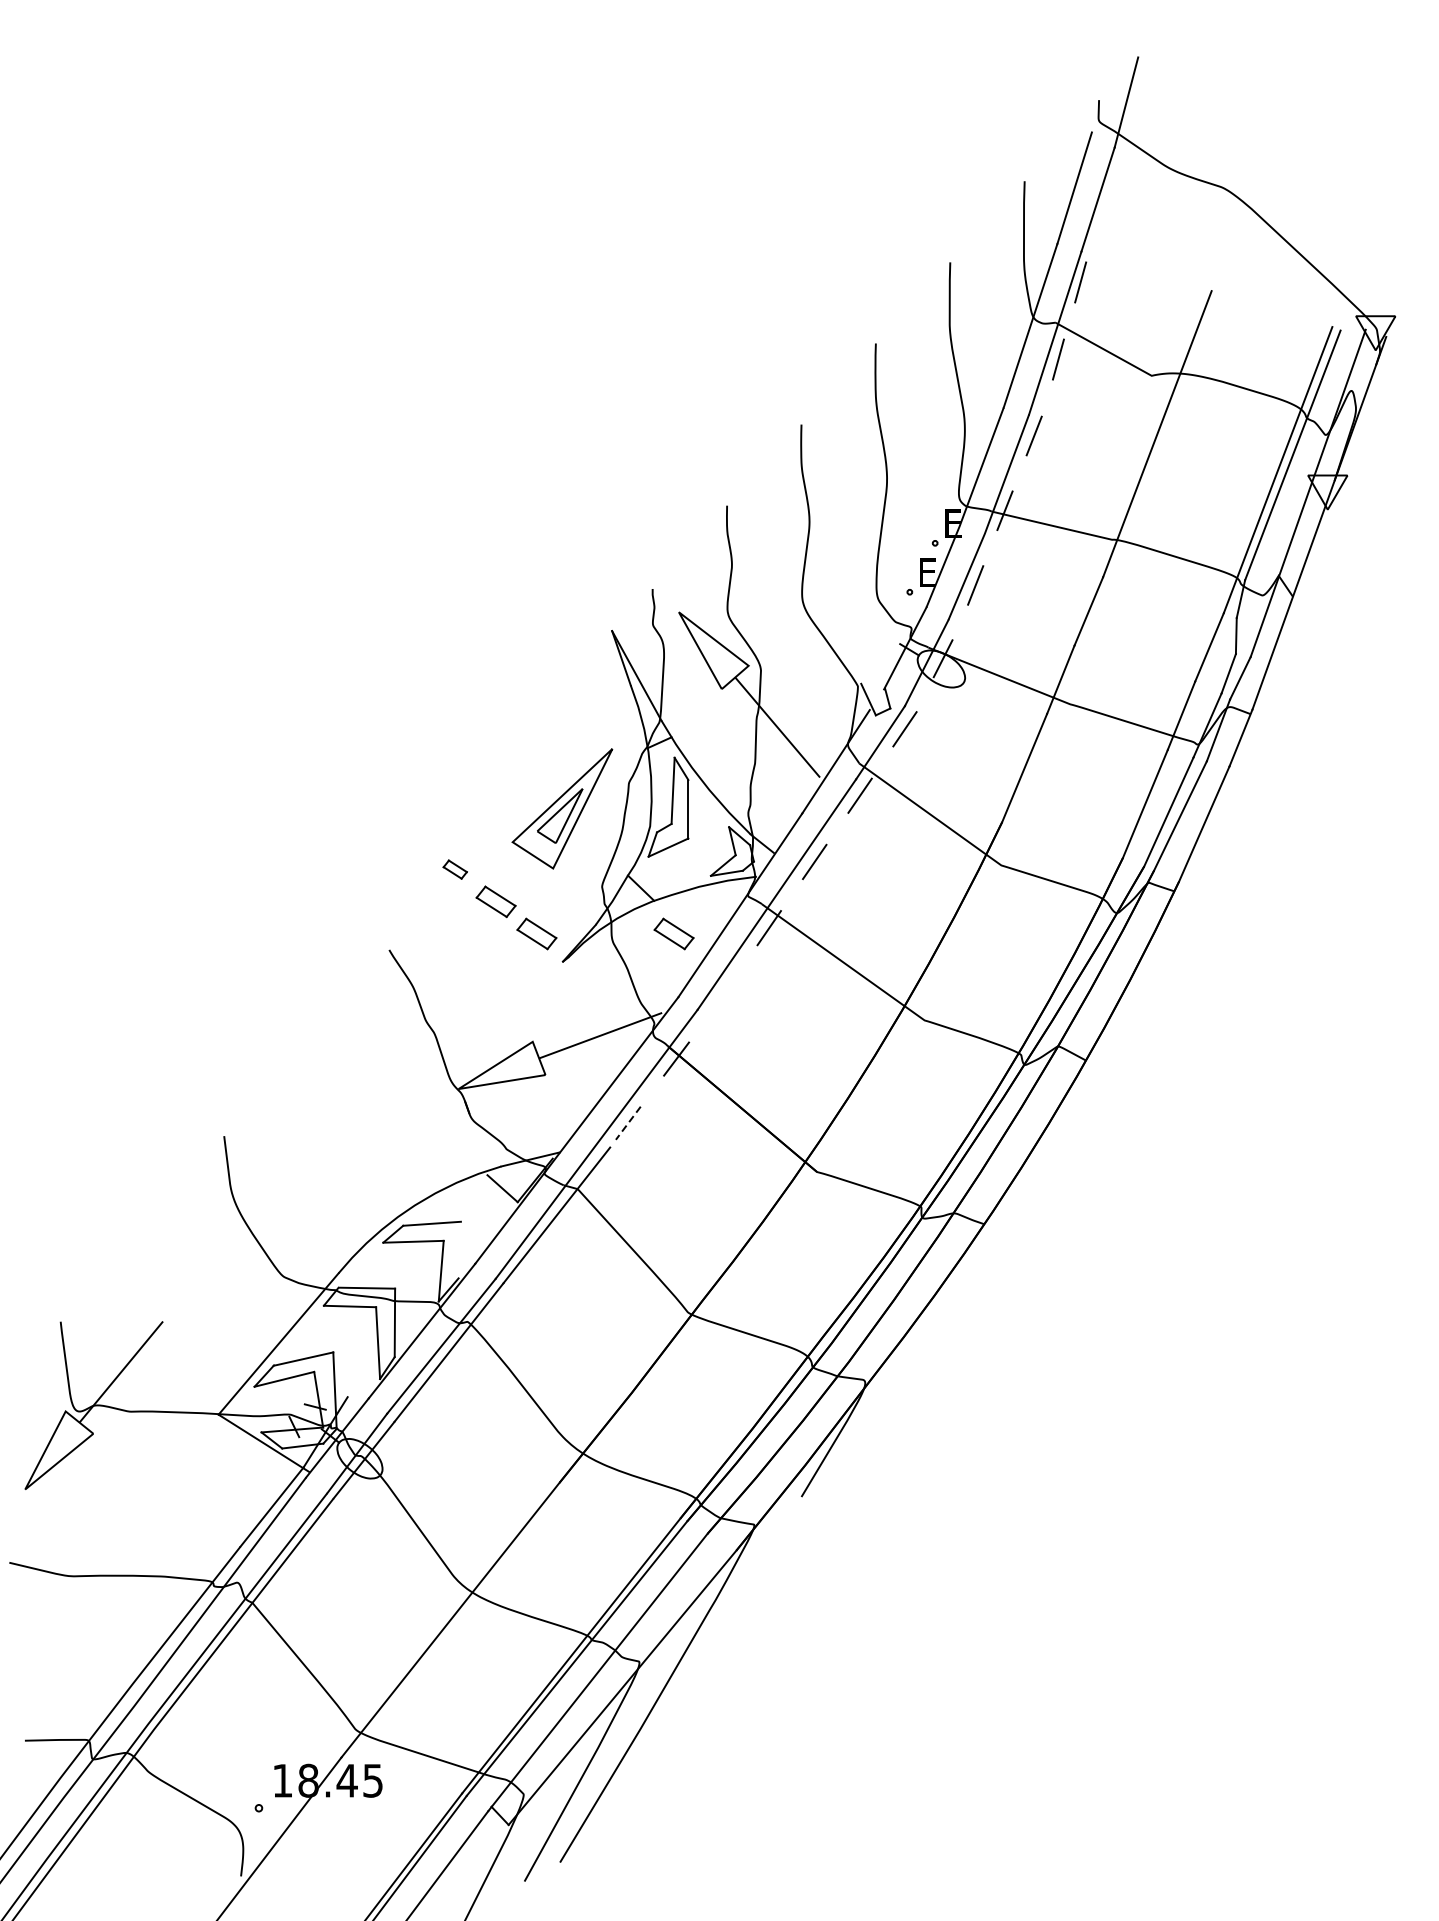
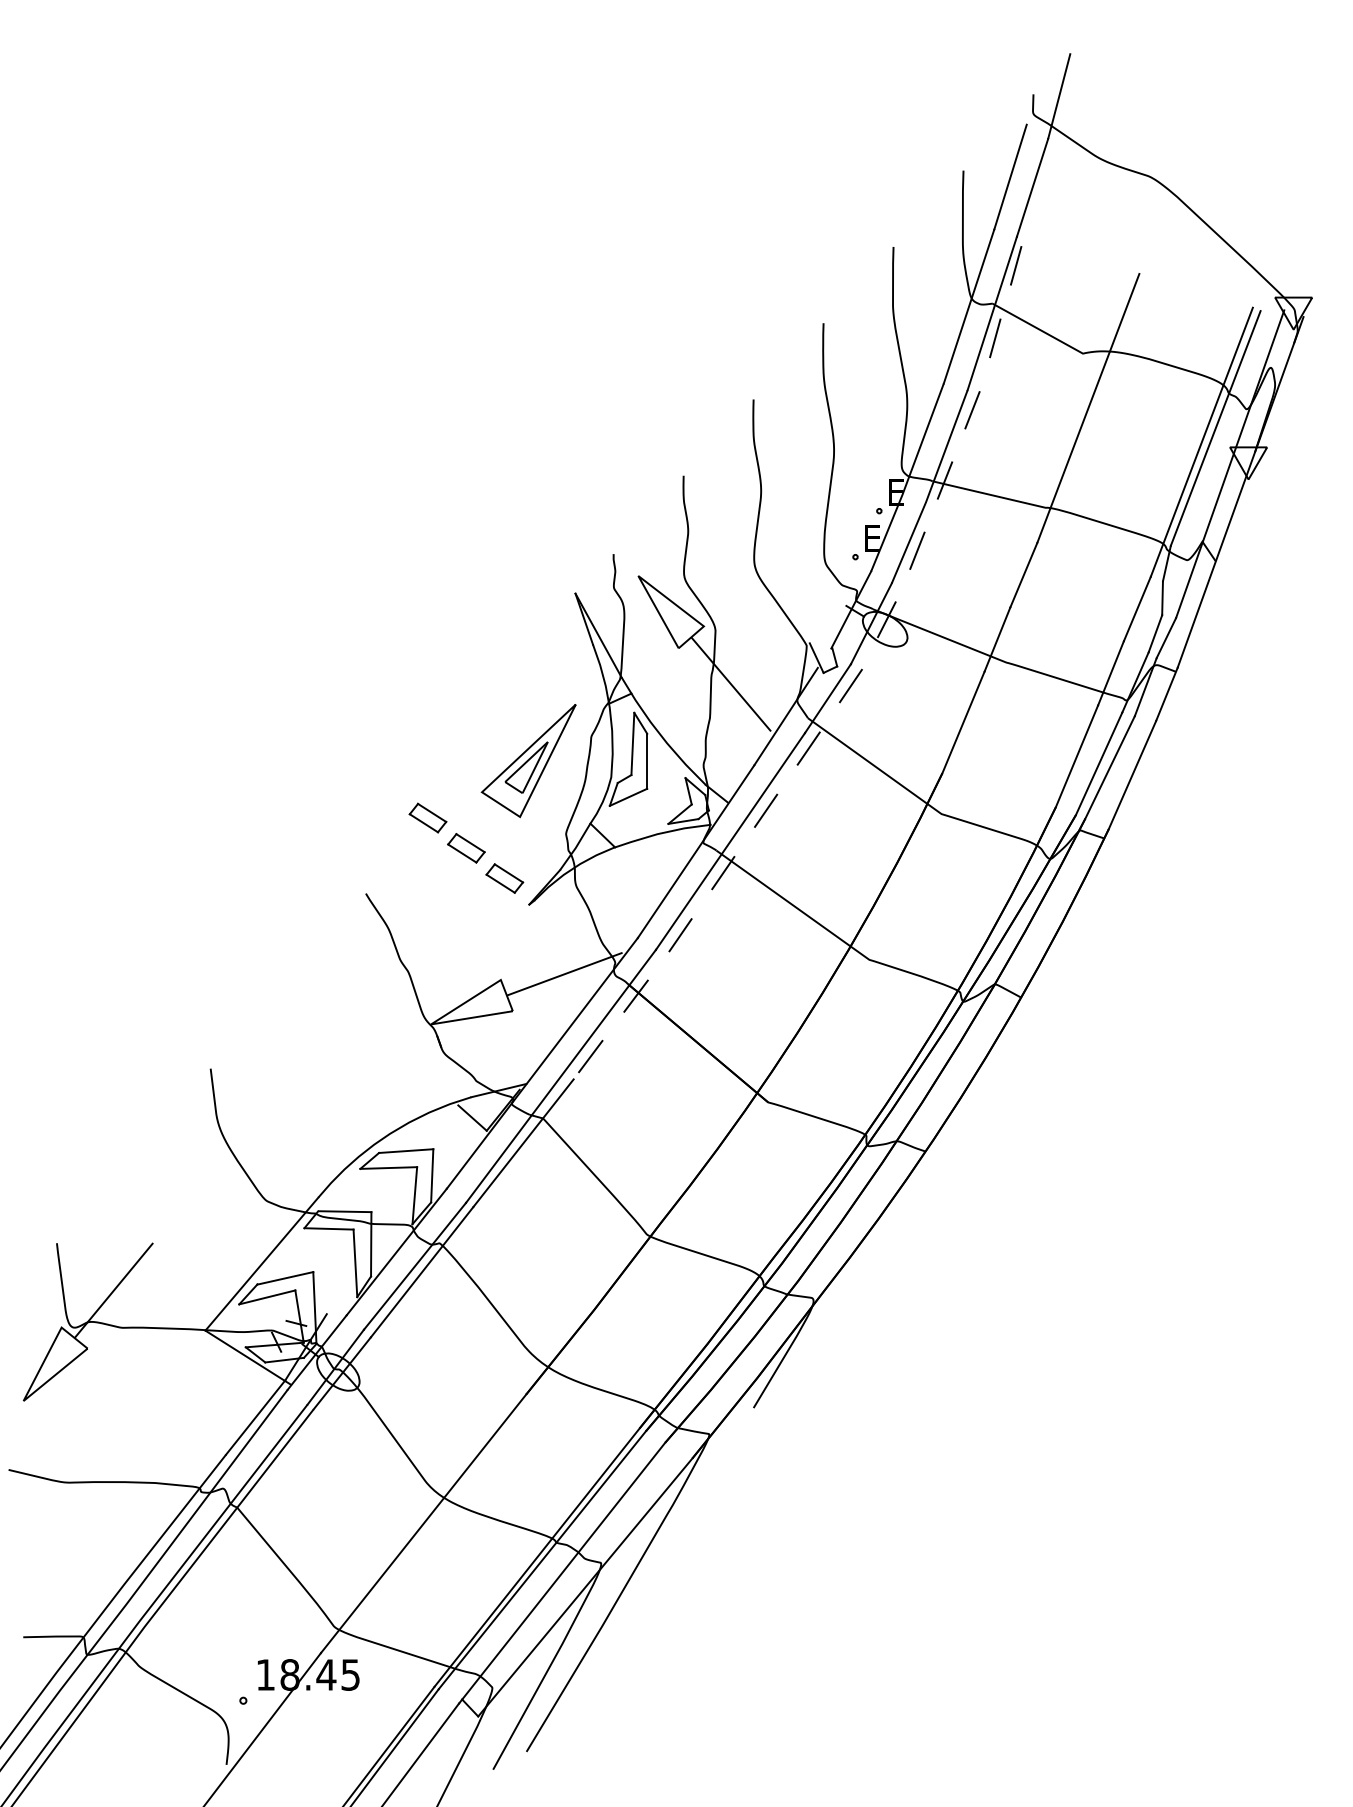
part: (454, 869) -> (427, 817), size x1.67
part: (673, 933) -> (633, 878), removed
line: (723, 994) -> (680, 935), added
line: (628, 1123) -> (590, 1056), dashed -> solid
line: (460, 1249) -> (432, 1175), added

